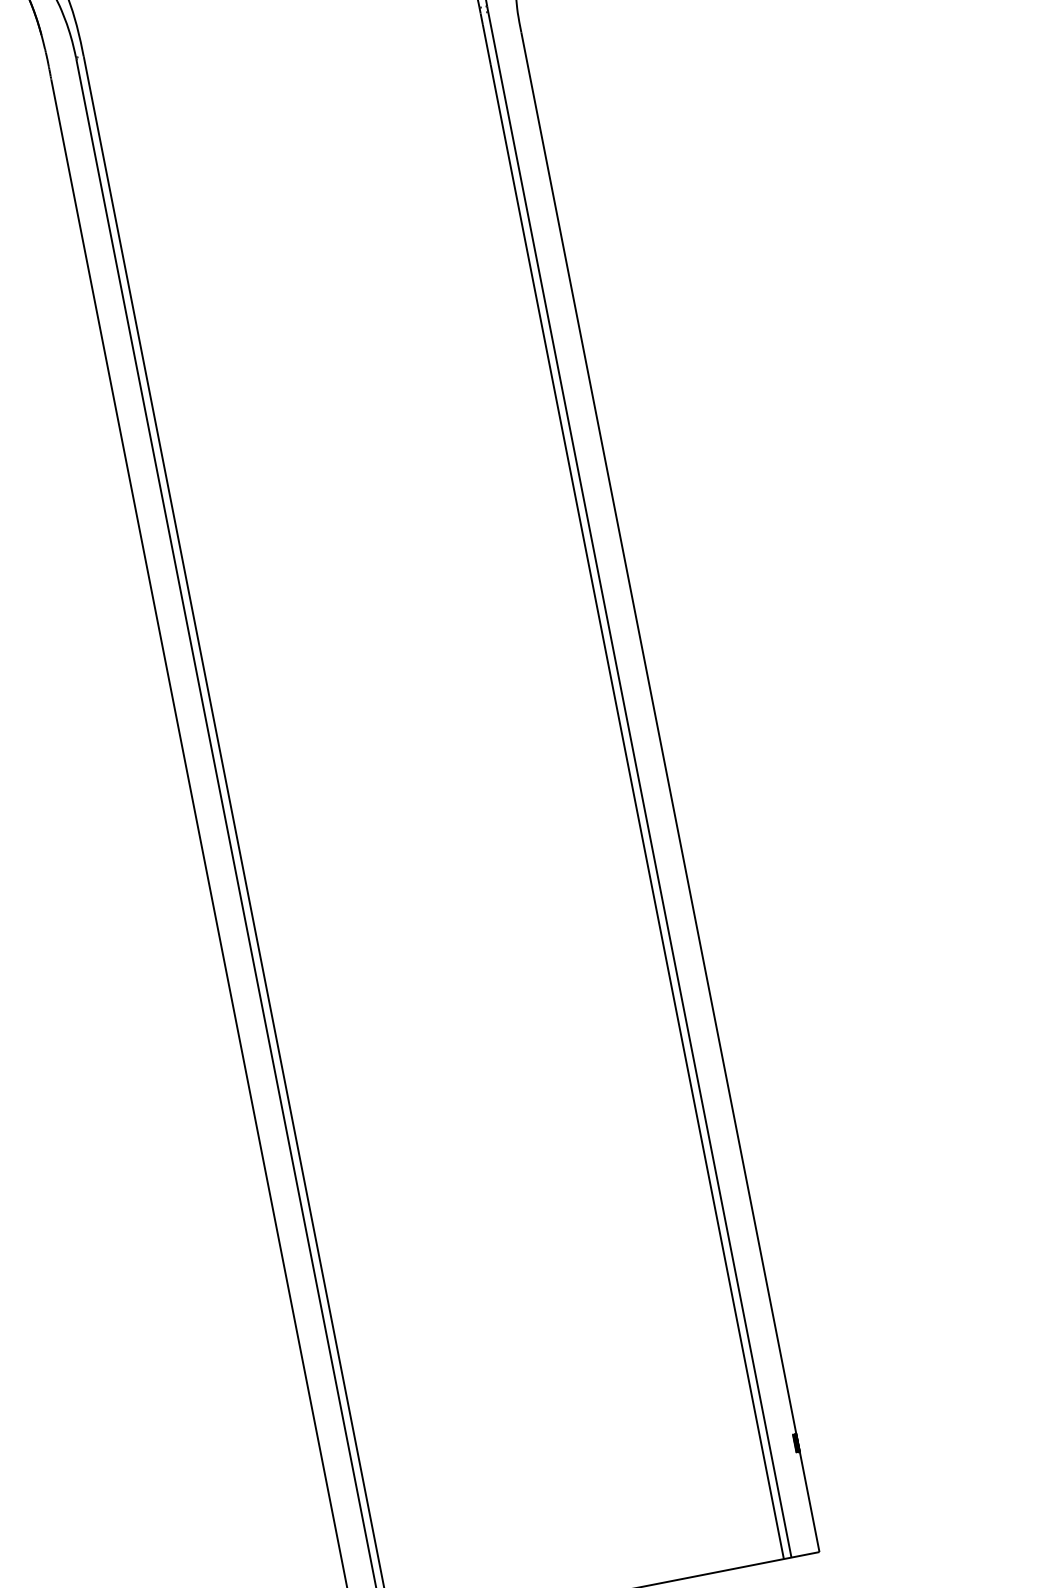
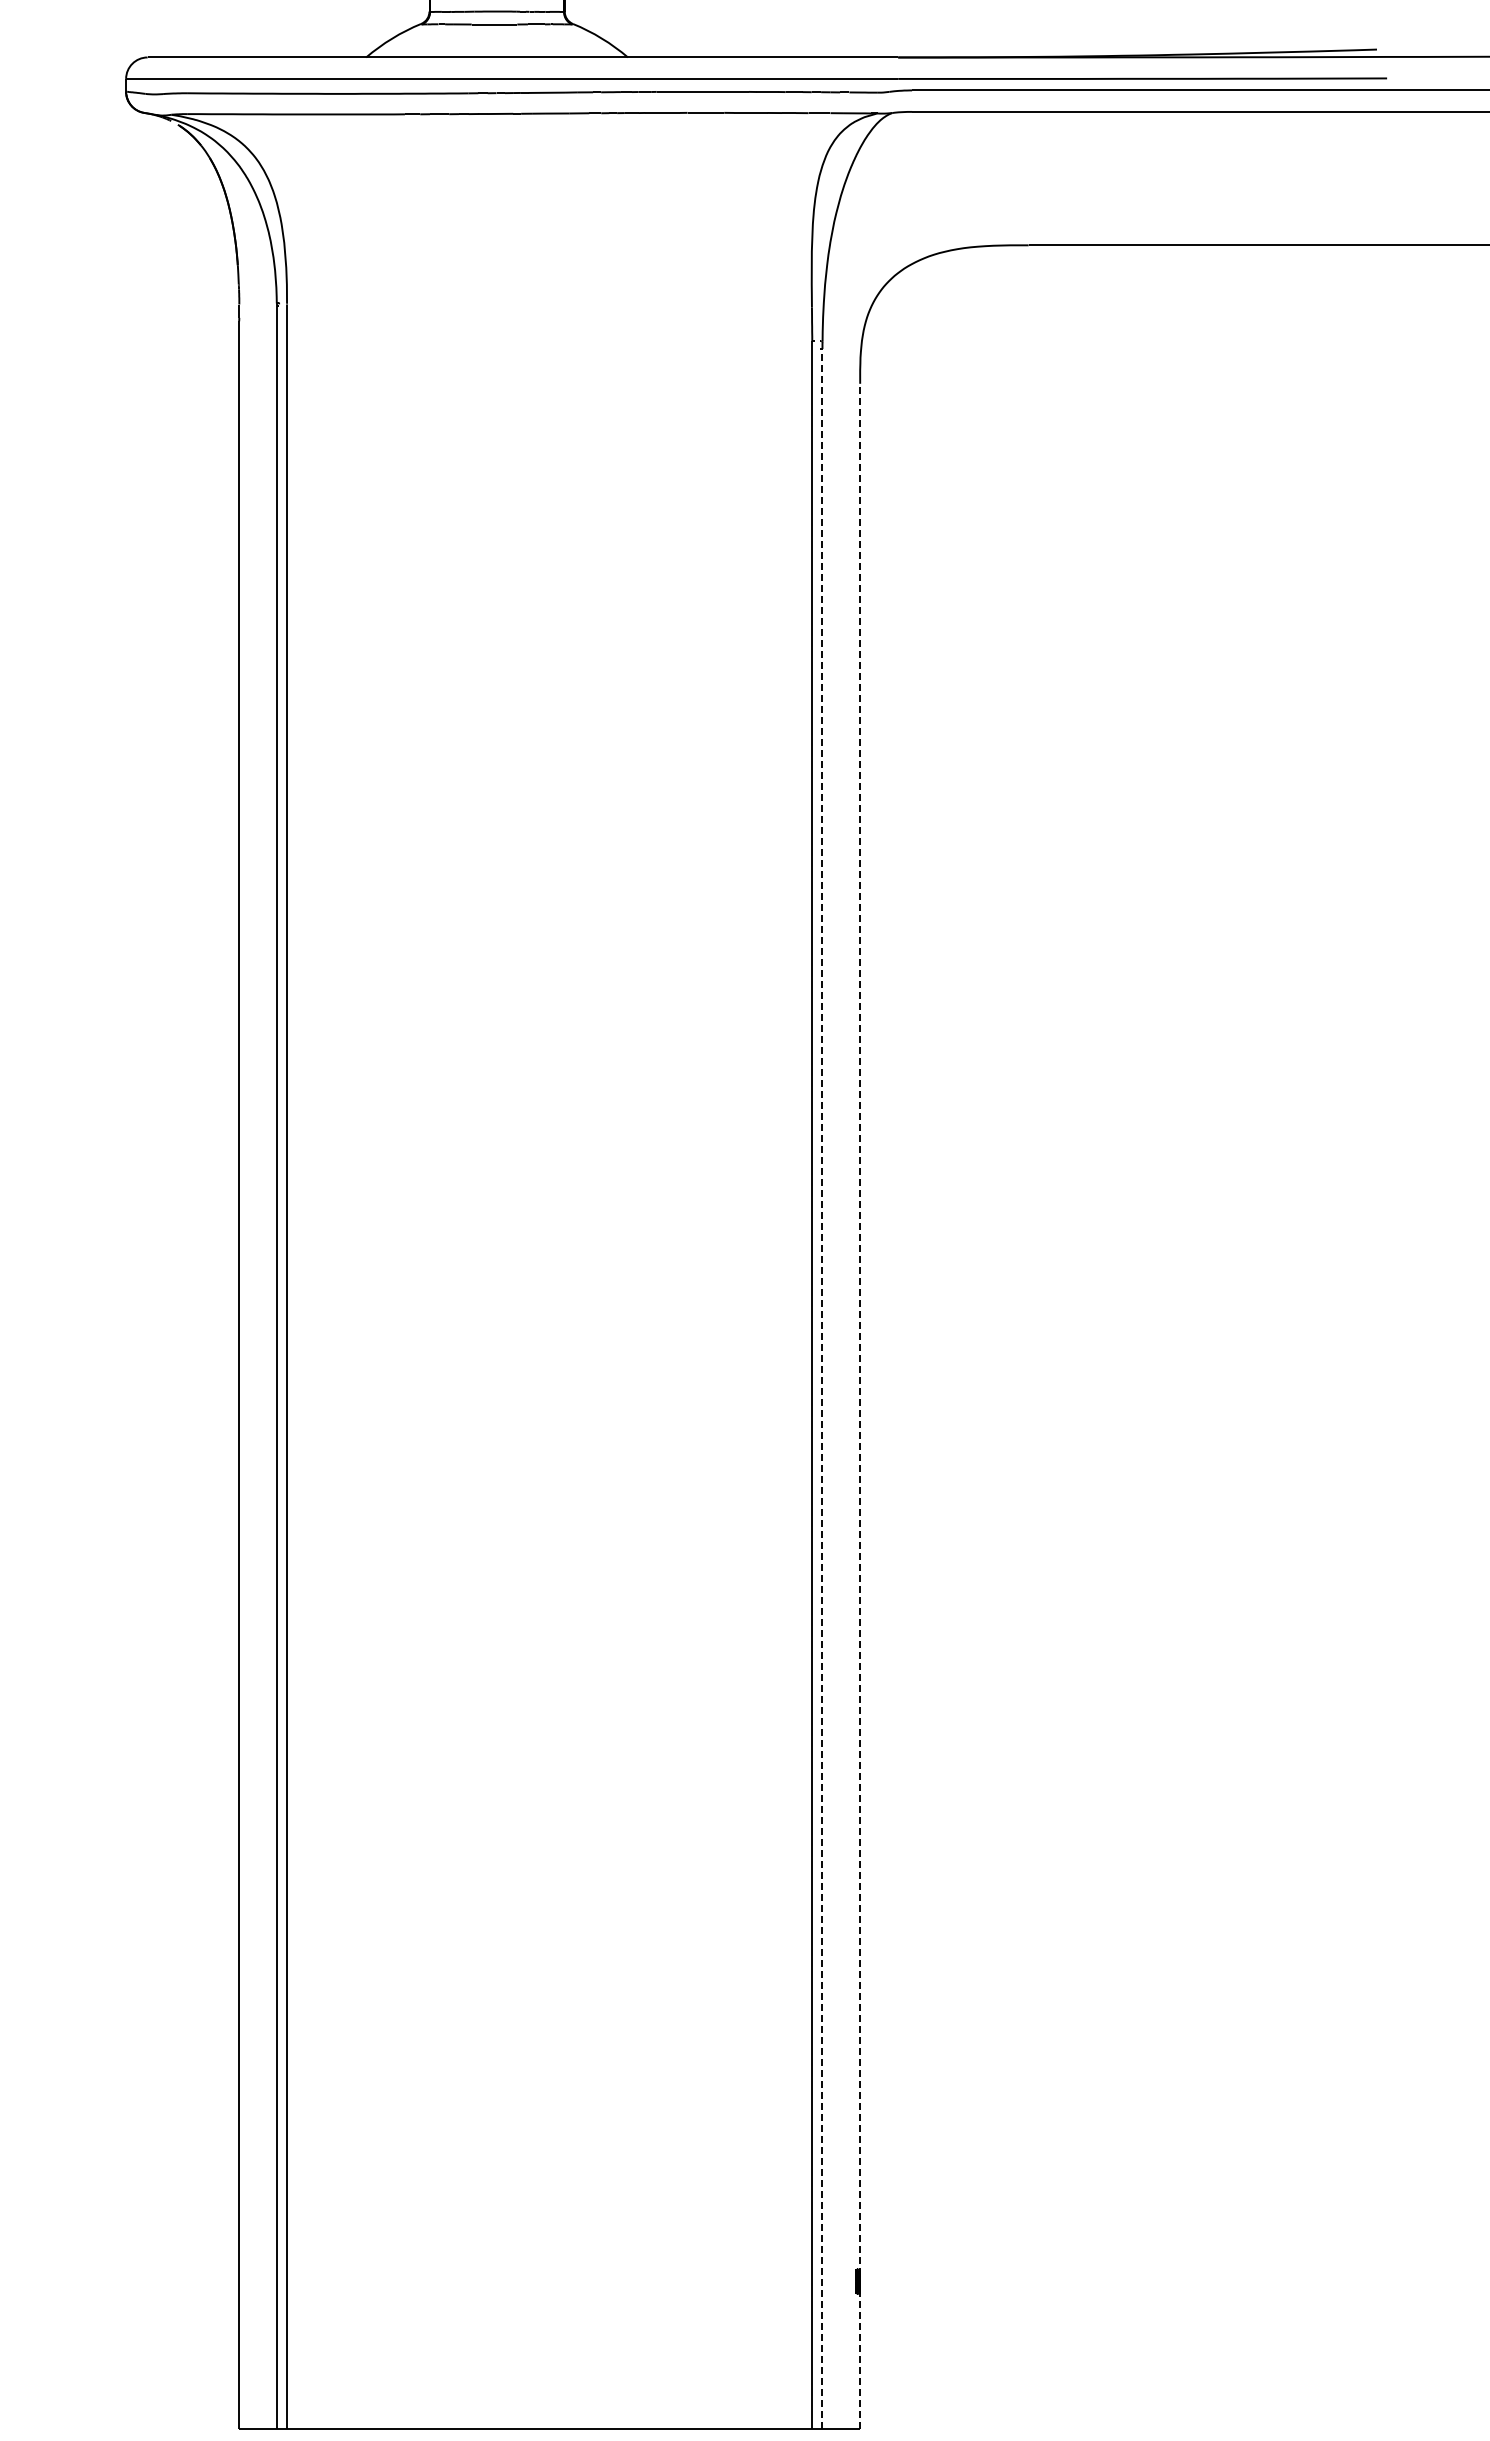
line: (639, 784) -> (822, 1388), solid -> dashed
line: (670, 791) -> (860, 1405), solid -> dashed

